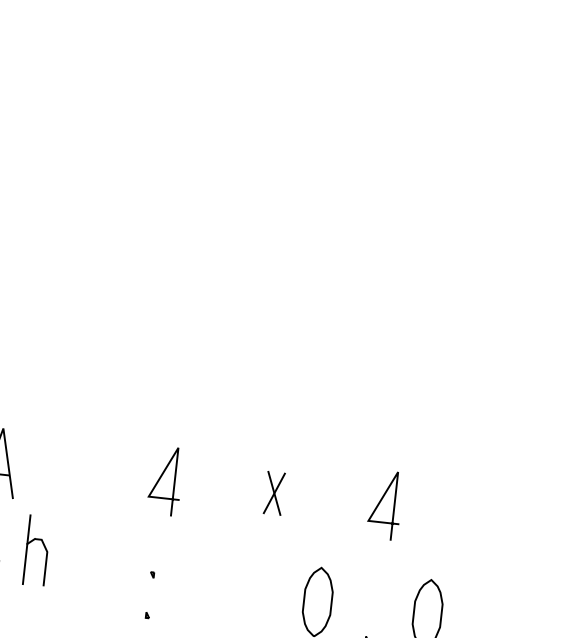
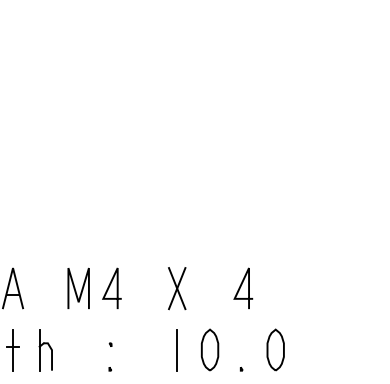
line: (104, 472) -> (75, 287), added
part: (274, 493) -> (177, 288), size x1.67
part: (36, 551) -> (45, 350), moved
line: (263, 595) -> (177, 349), added

